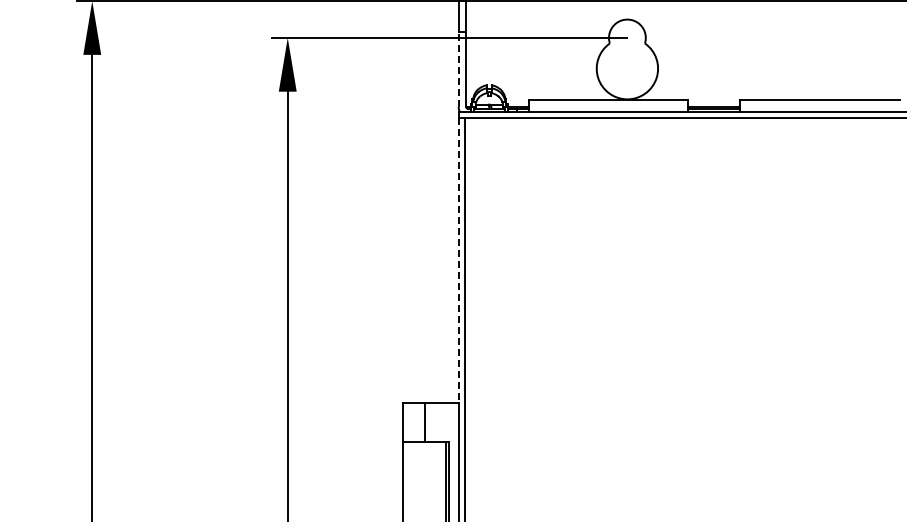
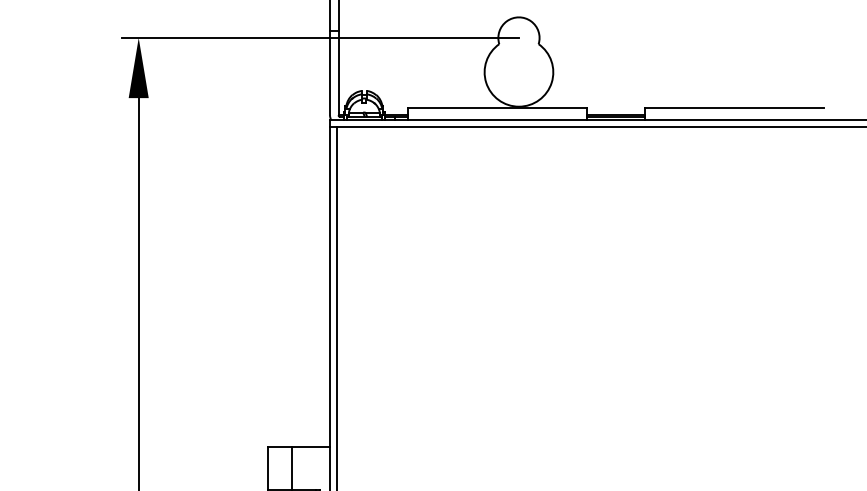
line: (458, 69) -> (329, 73), dashed -> solid
line: (458, 260) -> (329, 287), dashed -> solid

